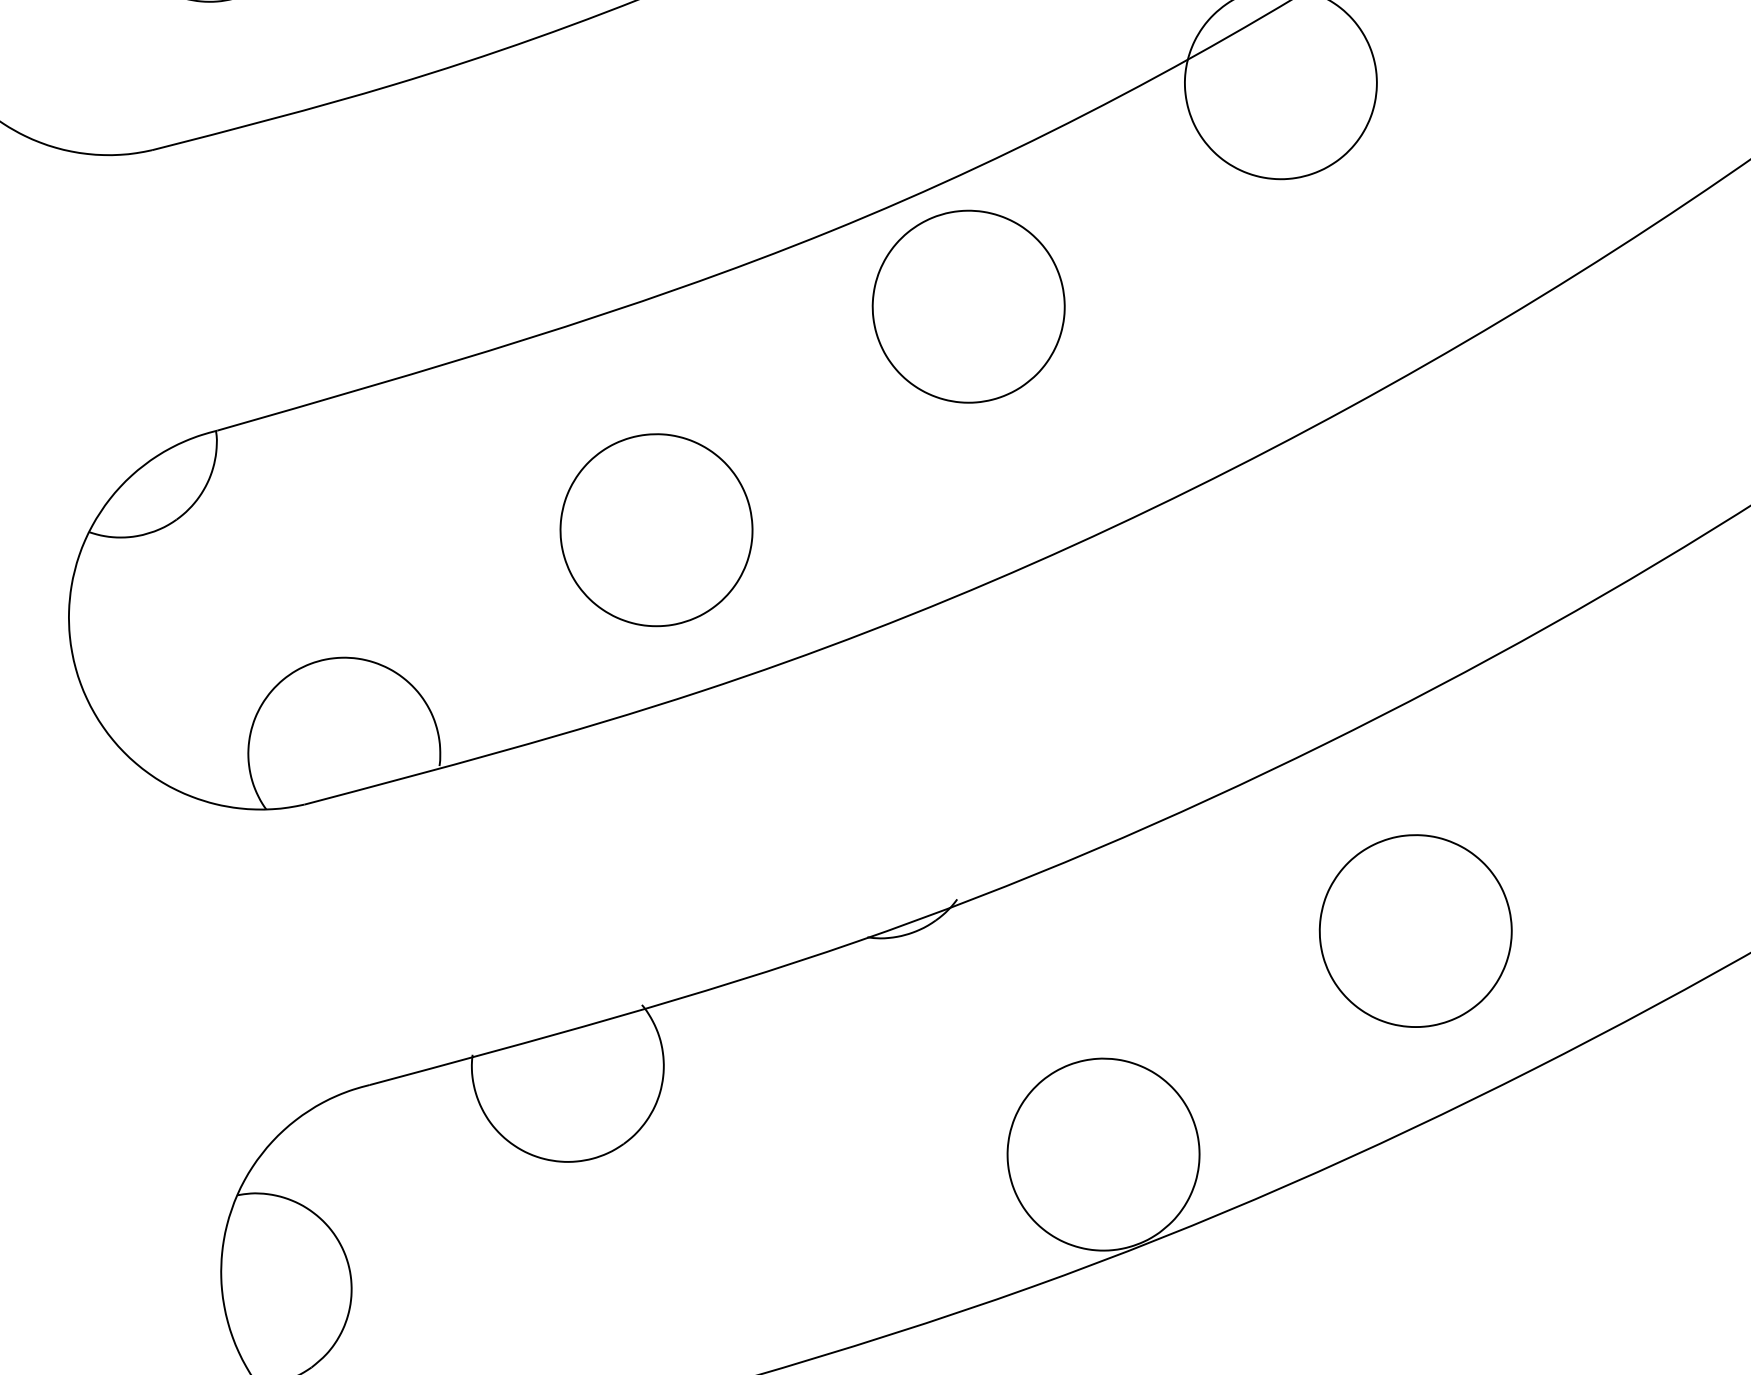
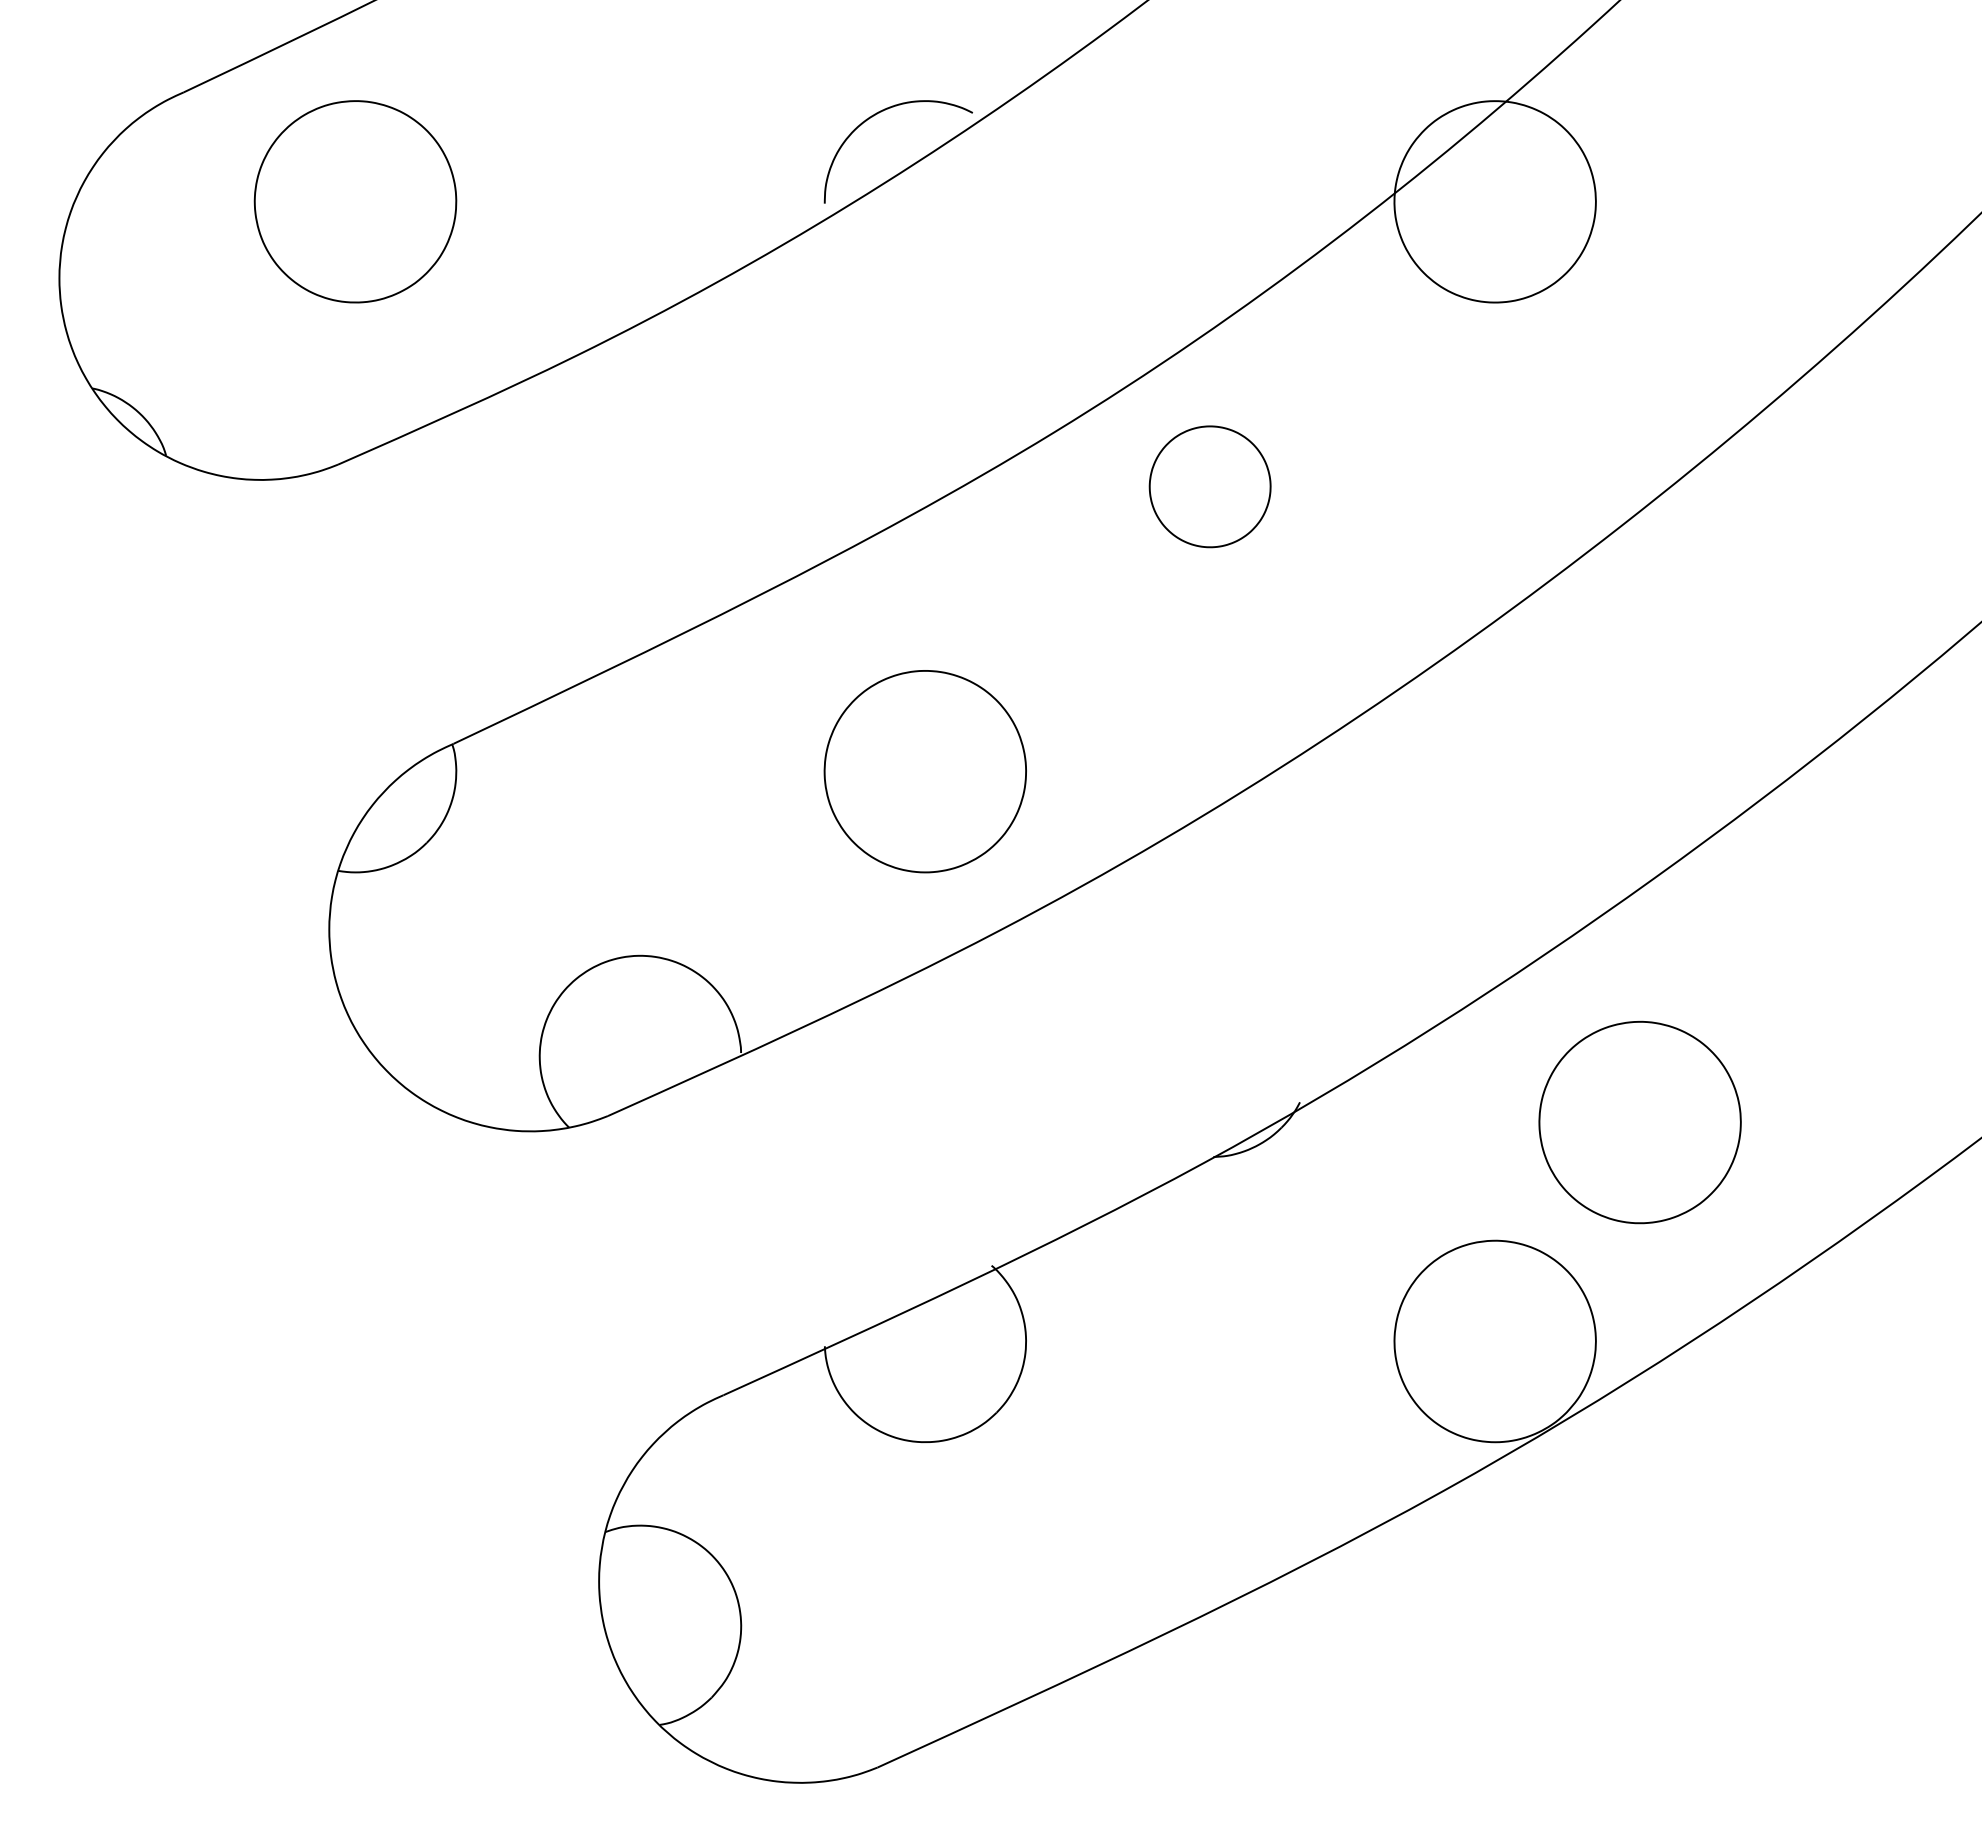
part: (968, 306) -> (1209, 486), size x0.6
part: (1415, 930) -> (1639, 1122), moved

